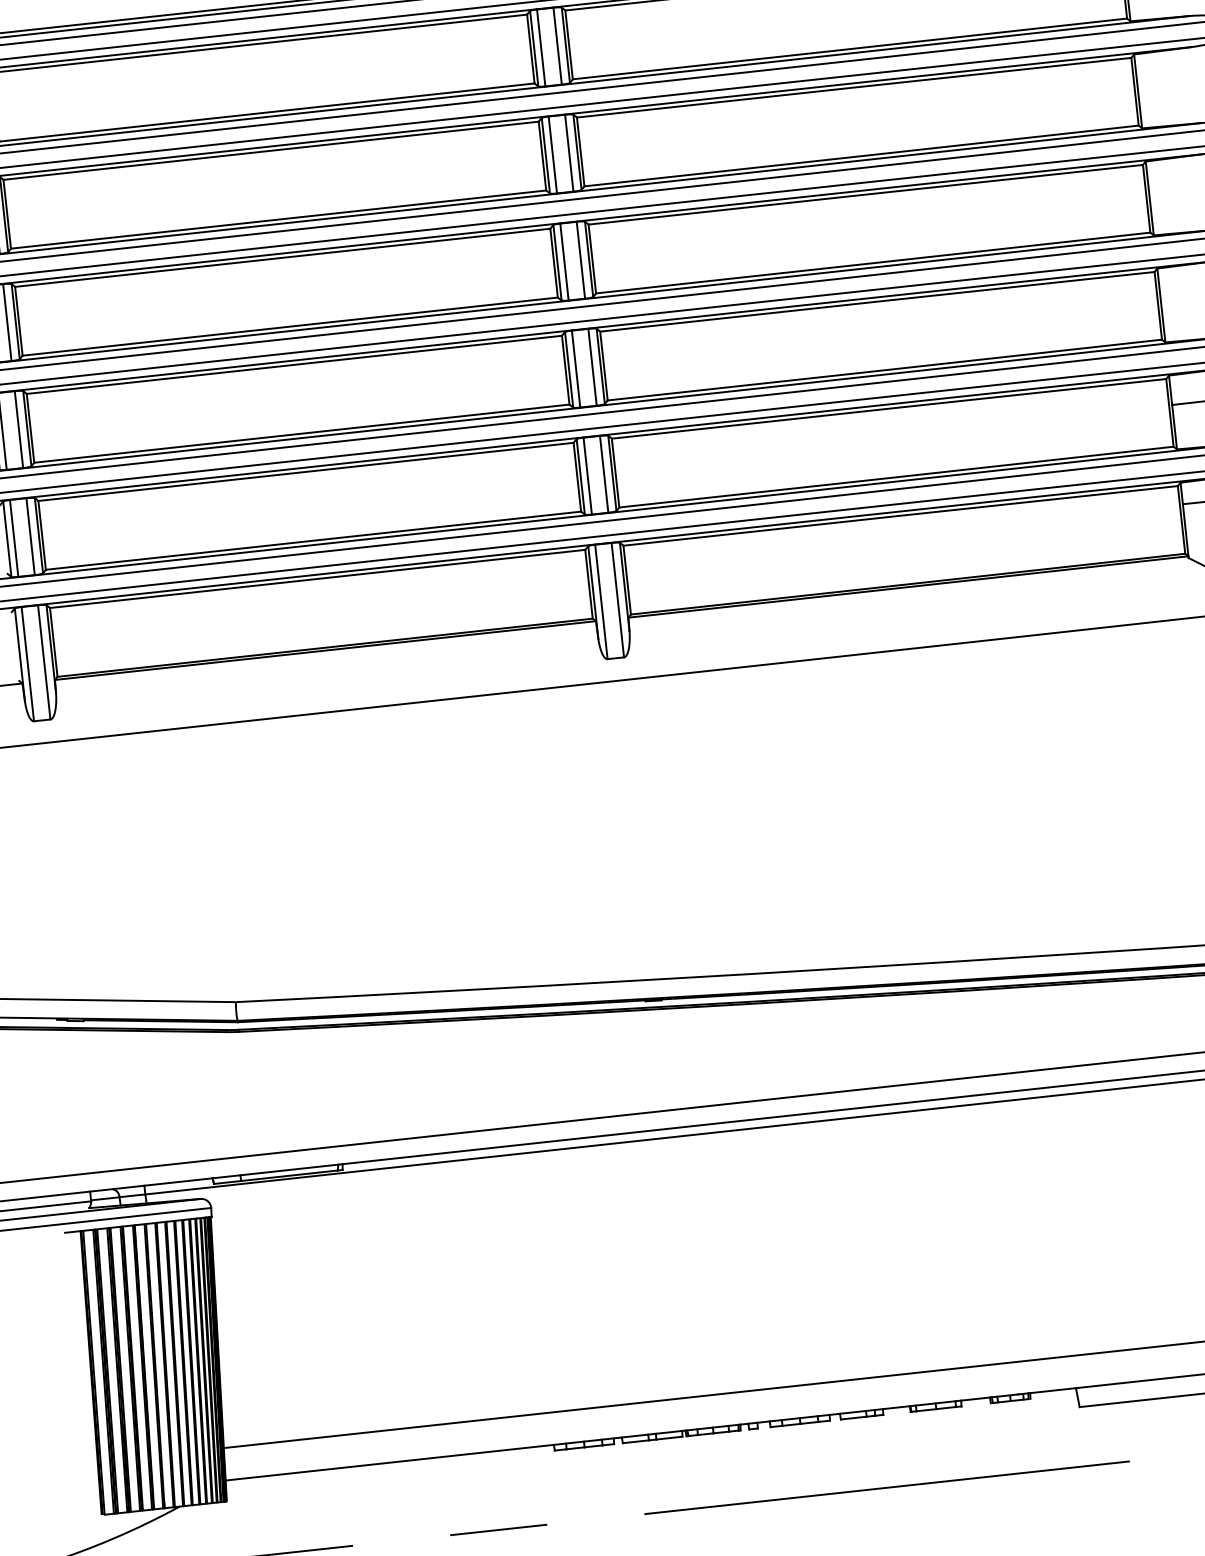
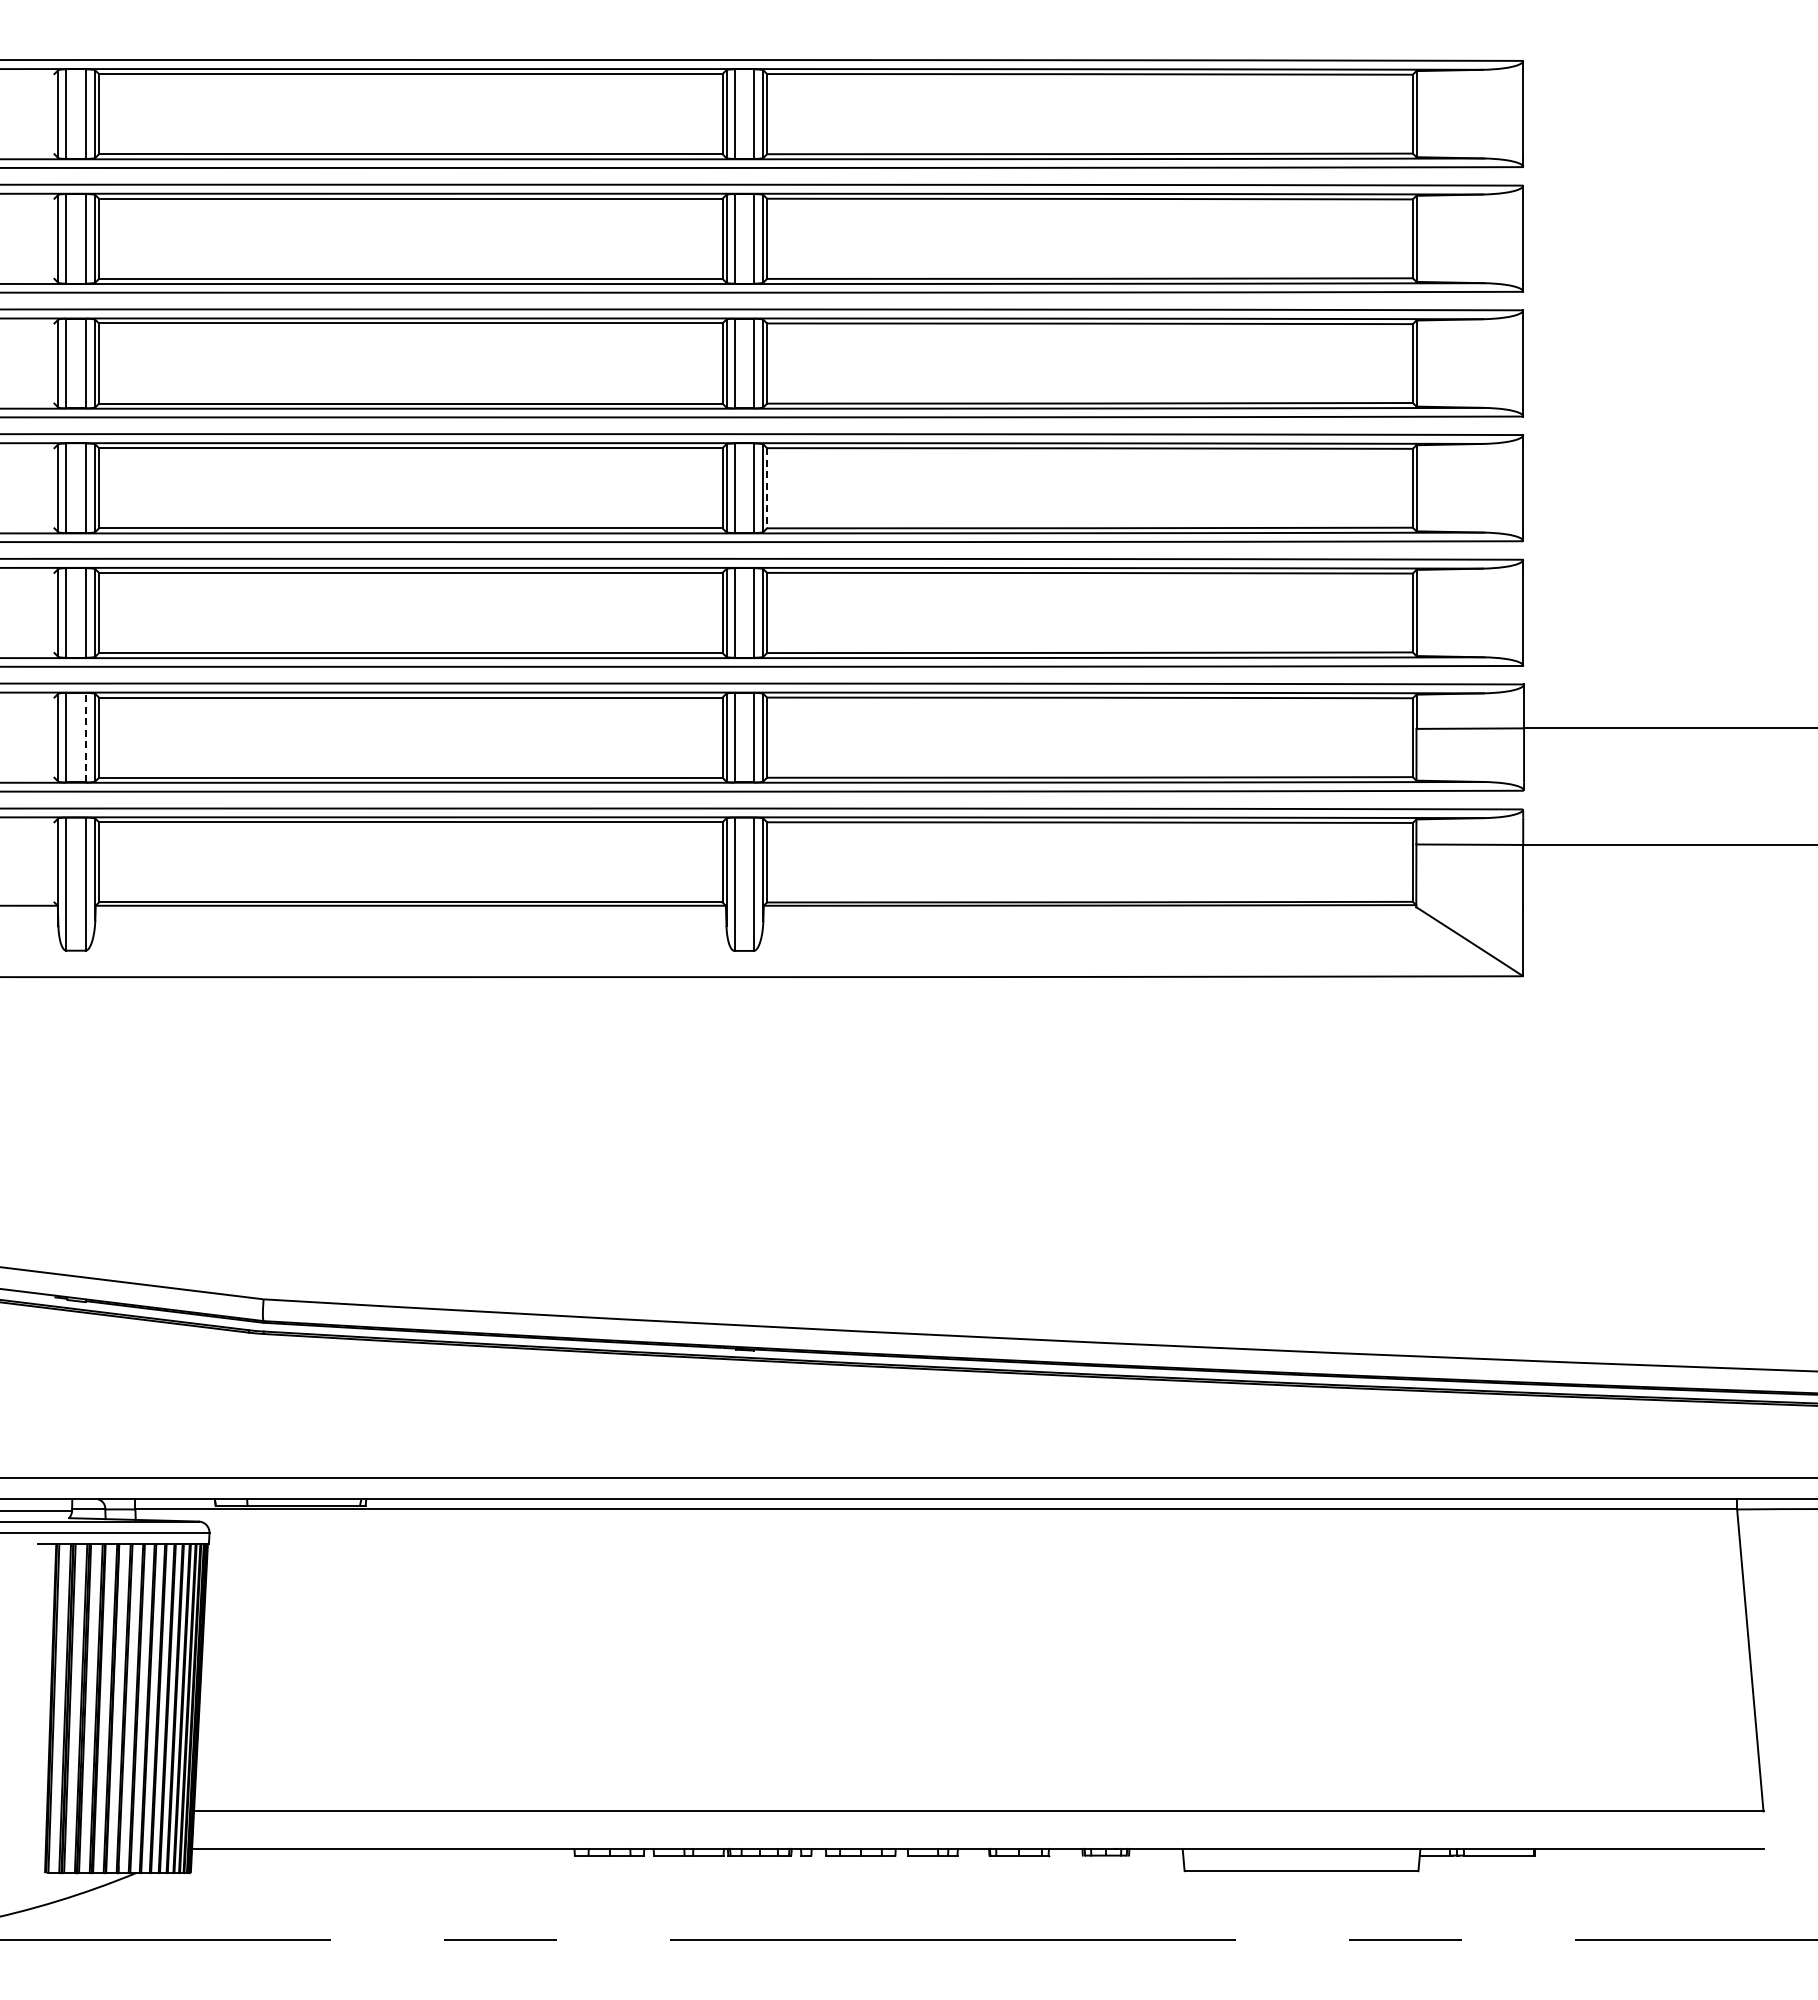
line: (592, 259) -> (767, 488), solid -> dashed
line: (30, 536) -> (85, 737), solid -> dashed

